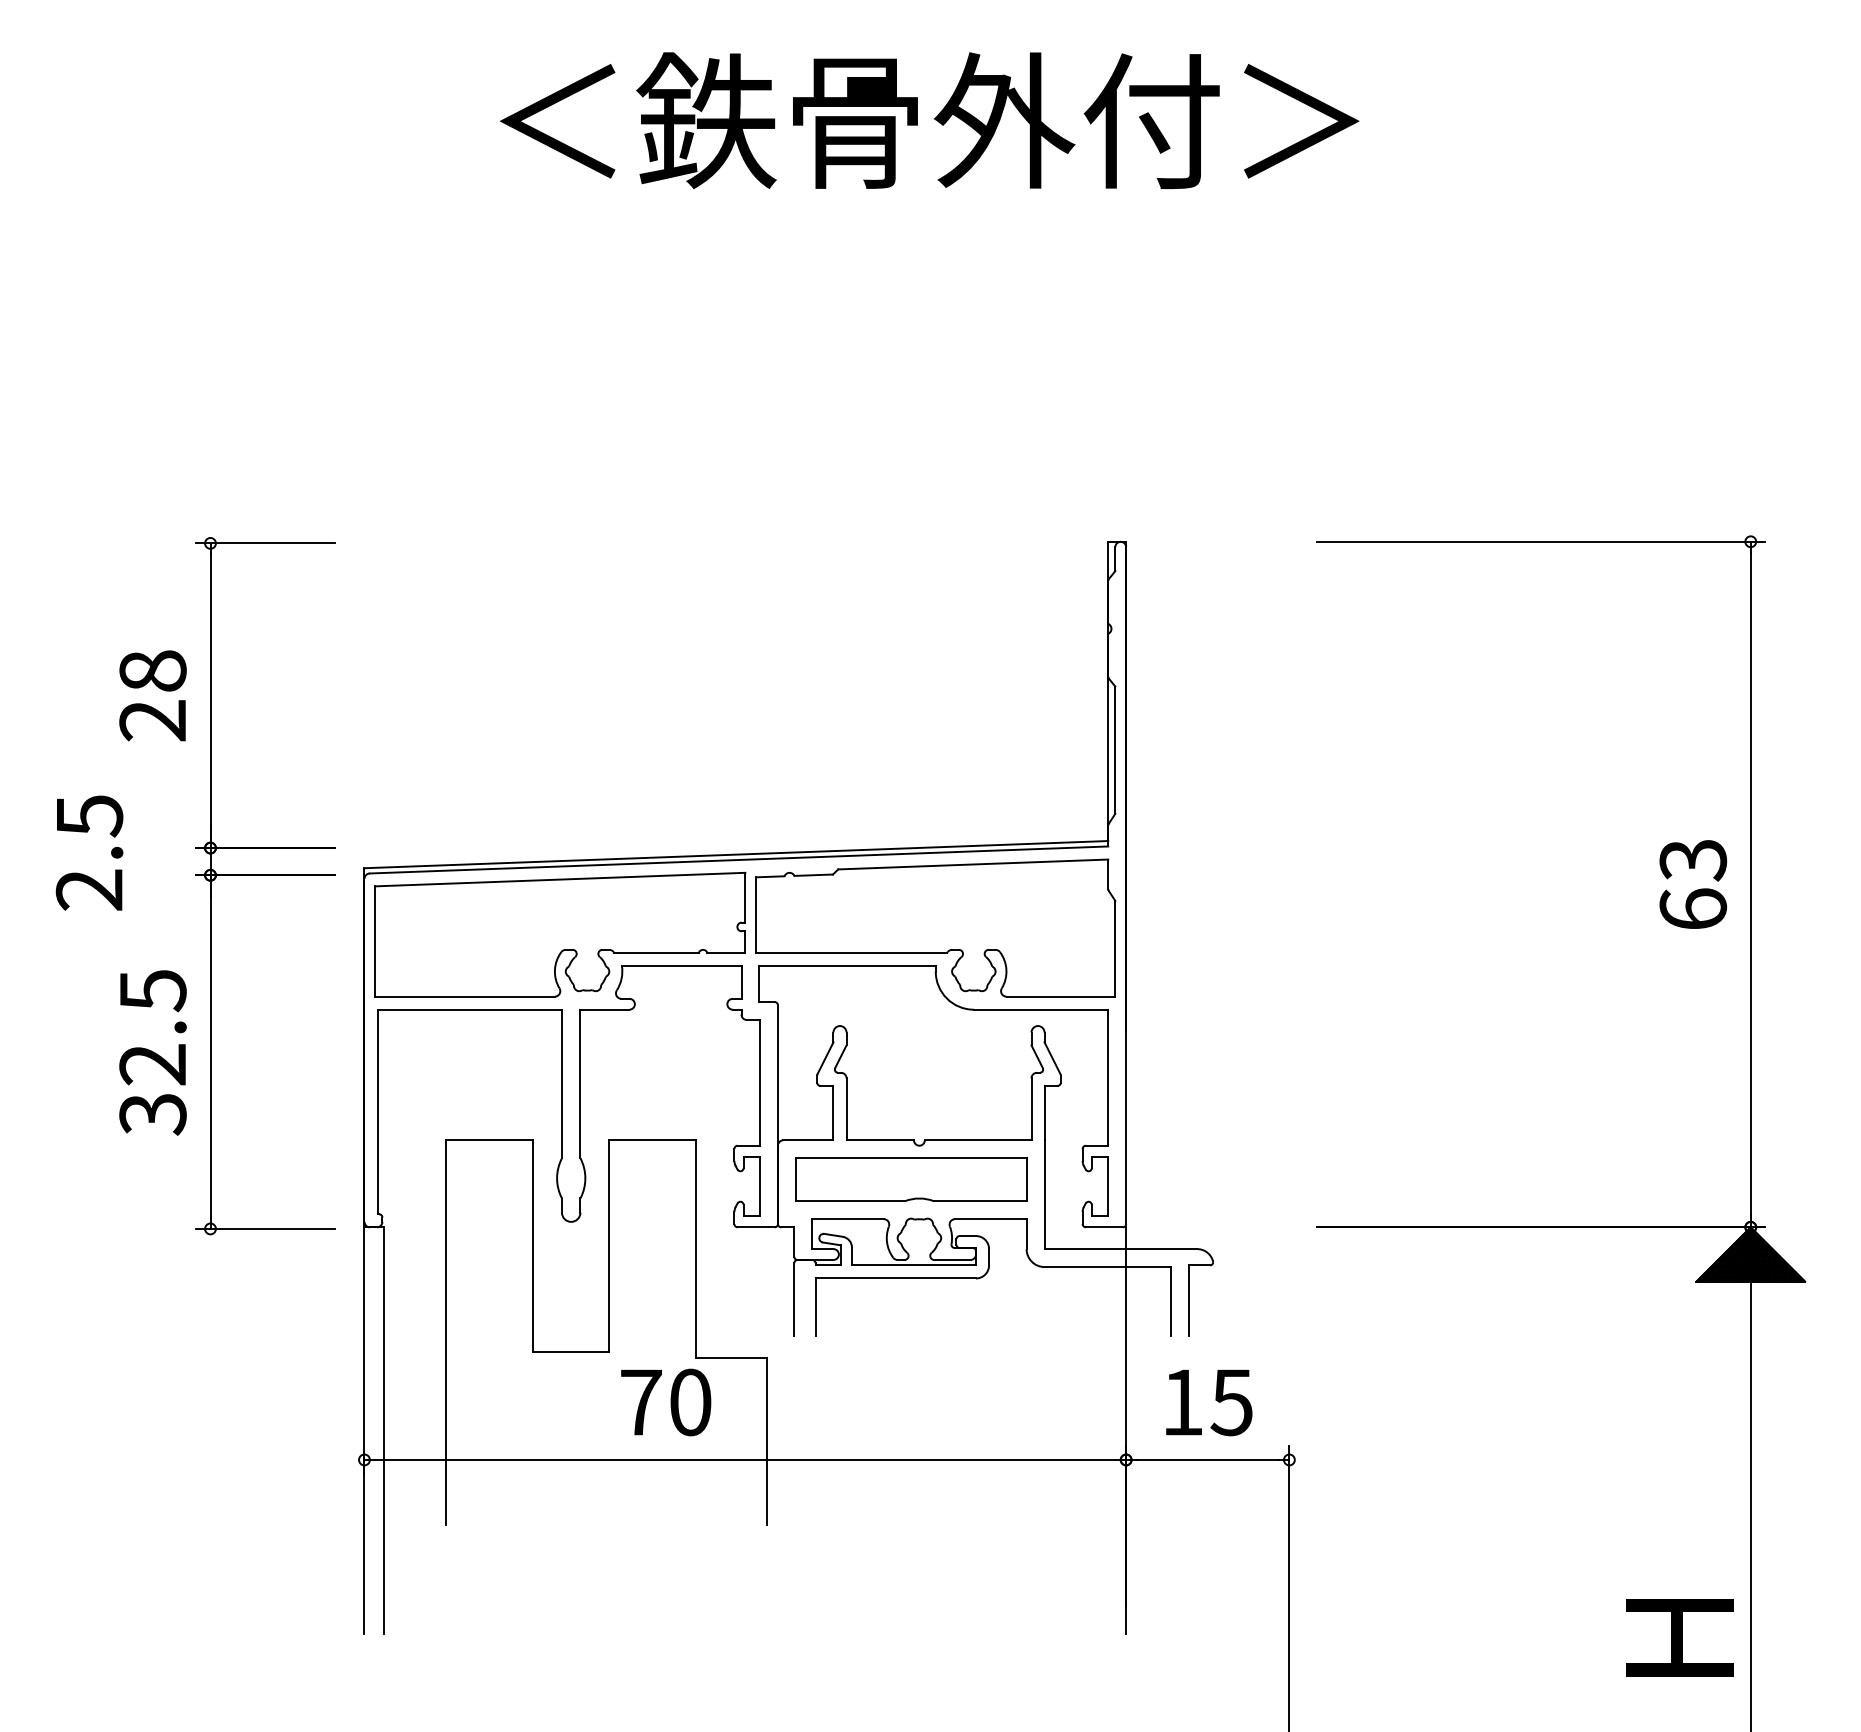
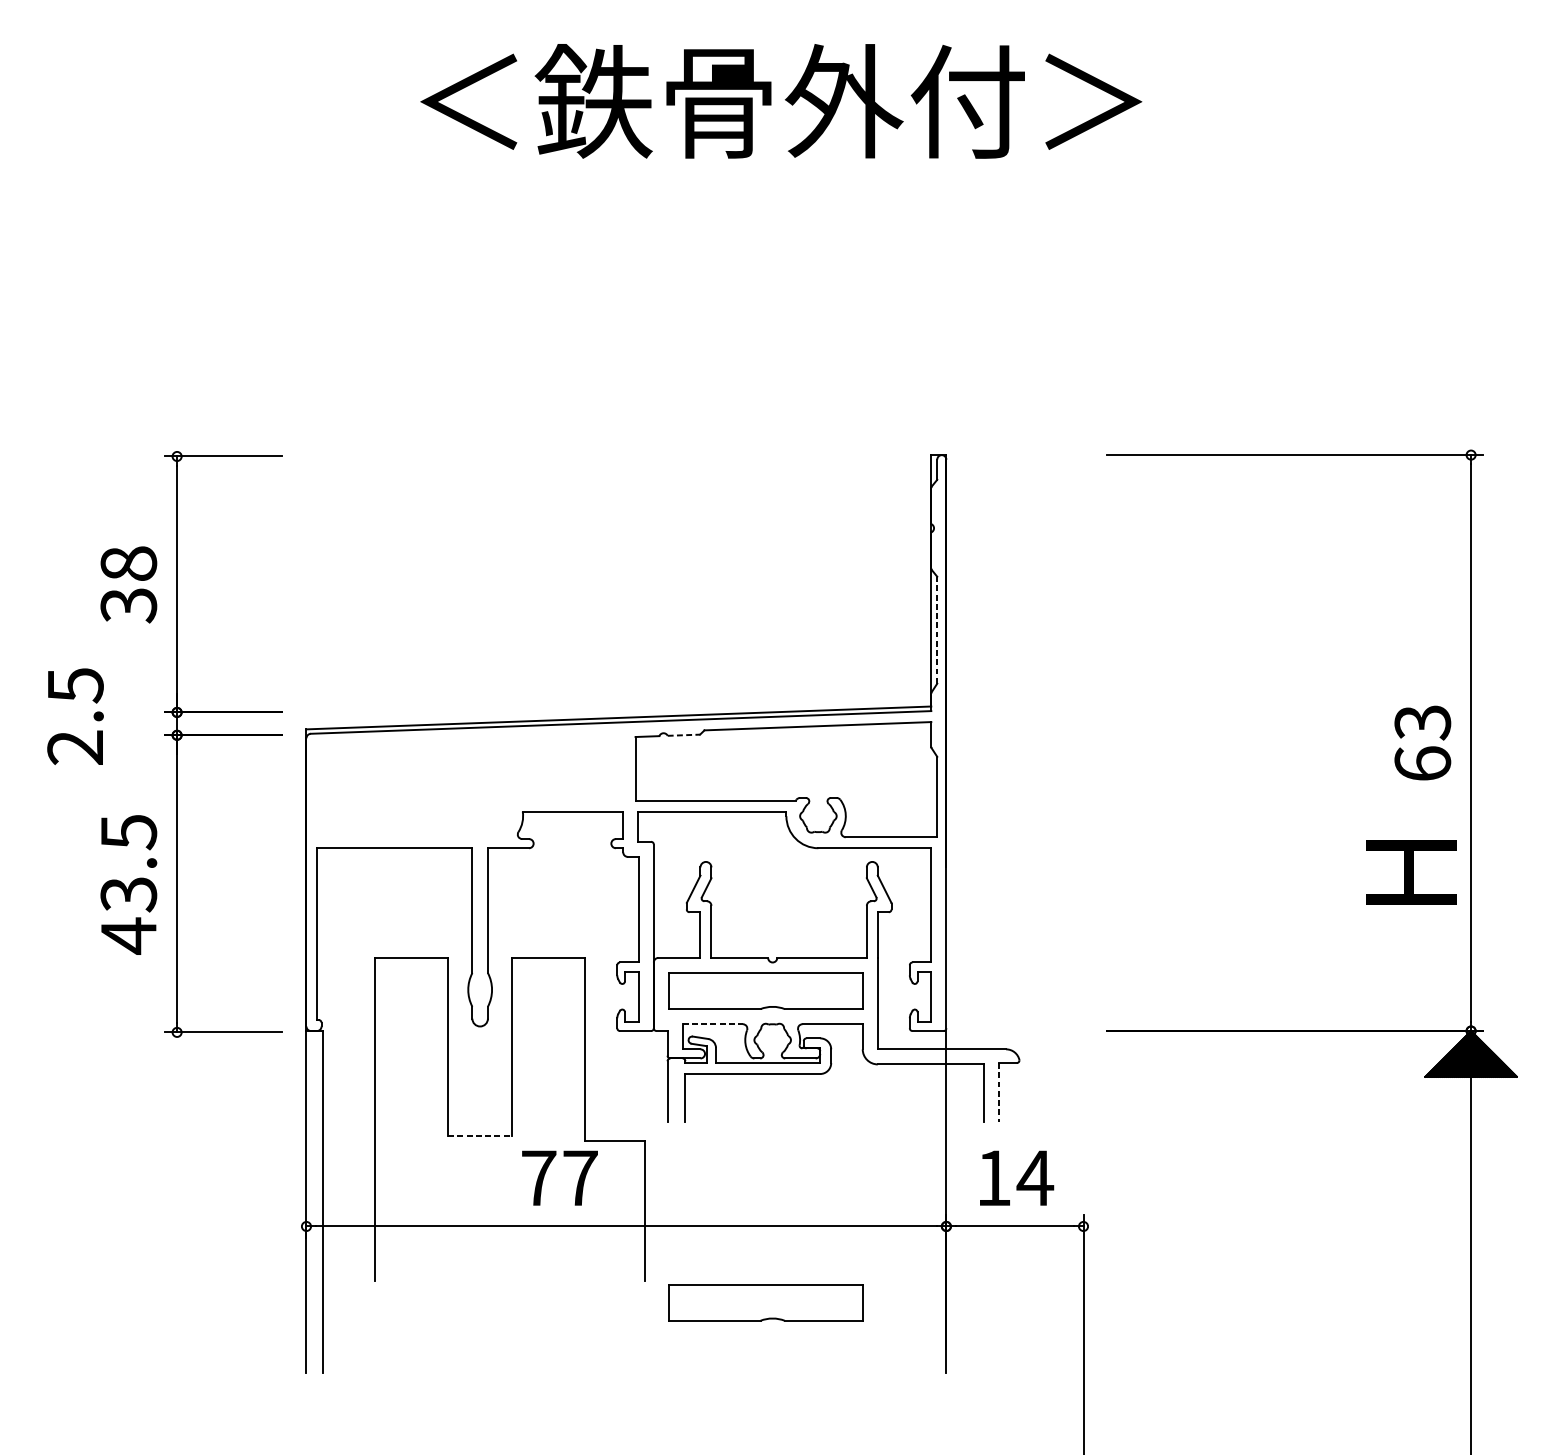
text: (152, 721) -> (128, 606), 28 -> 38
line: (1115, 750) -> (937, 630), solid -> dashed
line: (814, 875) -> (684, 735), solid -> dashed
part: (560, 934) -> (471, 785), removed
text: (152, 1090) -> (128, 916), 32.5 -> 43.5
line: (848, 1219) -> (713, 1024), solid -> dashed
line: (1189, 1301) -> (999, 1093), solid -> dashed
line: (571, 1352) -> (480, 1136), solid -> dashed
text: (690, 1402) -> (580, 1178), 70 -> 77
text: (1231, 1402) -> (1034, 1178), 15 -> 14
part: (911, 1550) -> (766, 1302), added
text: (1679, 1637) -> (1411, 872), moved

